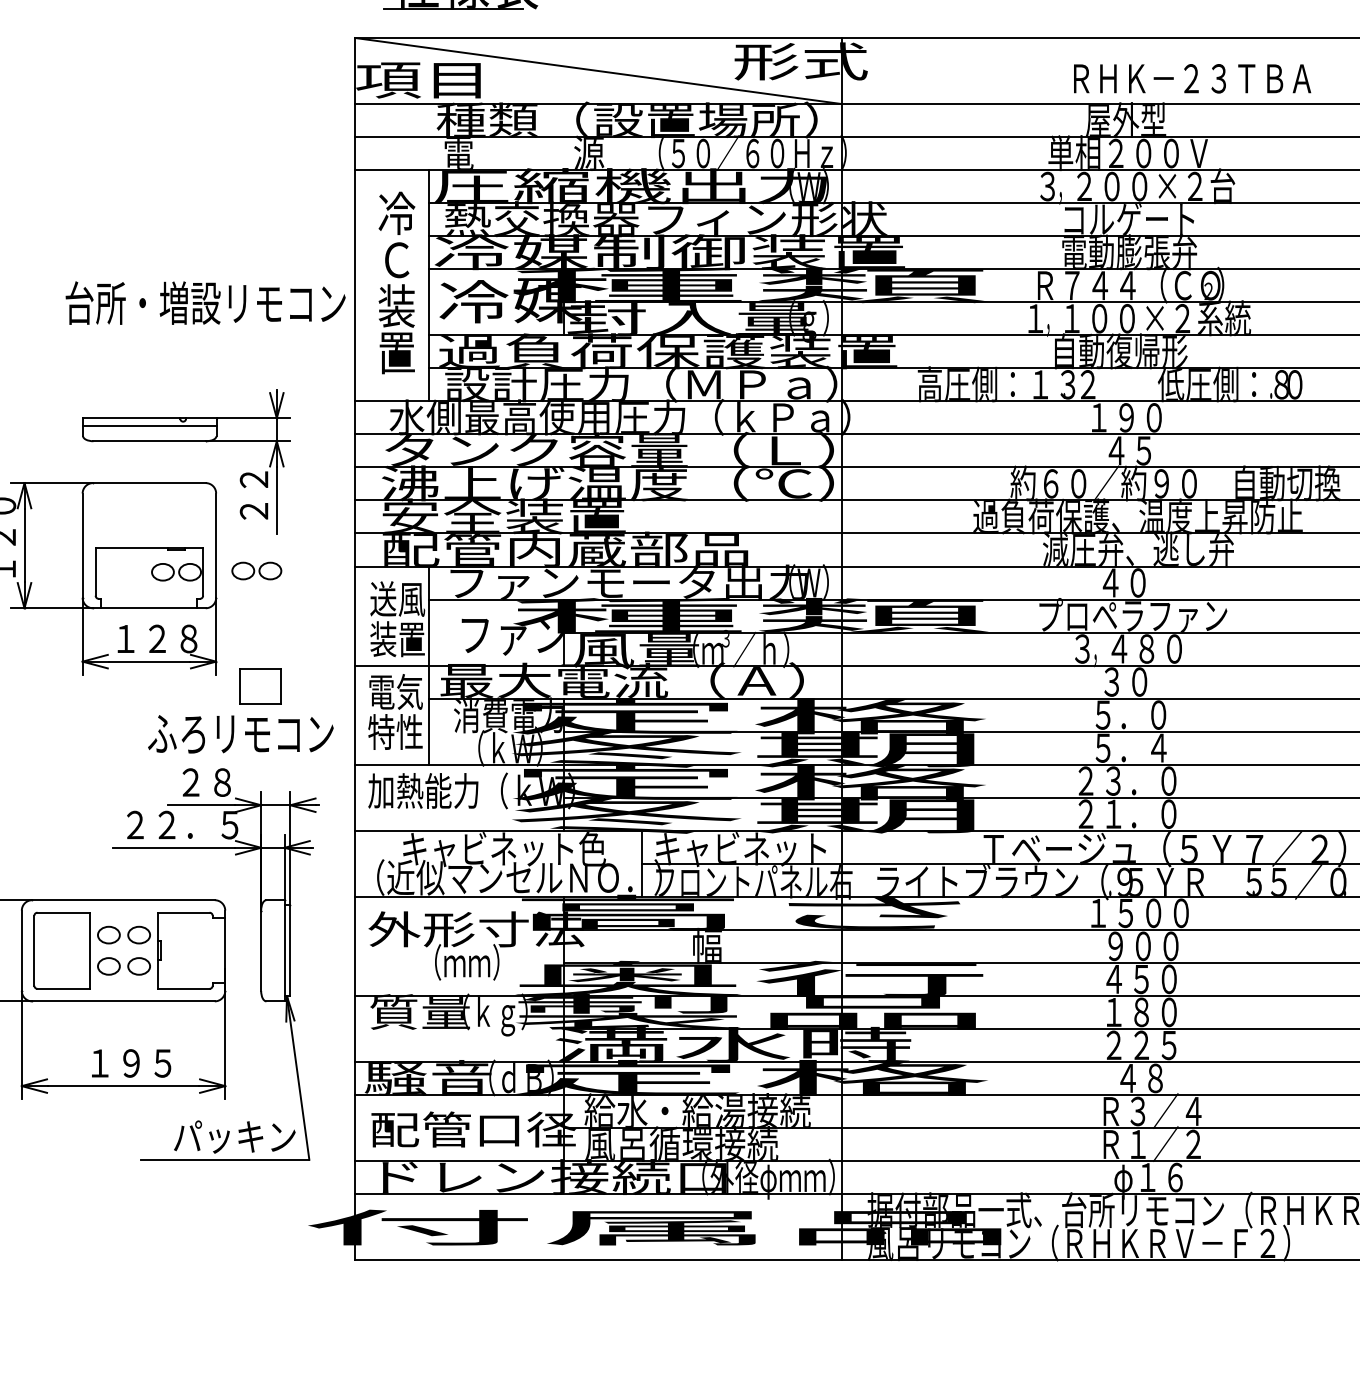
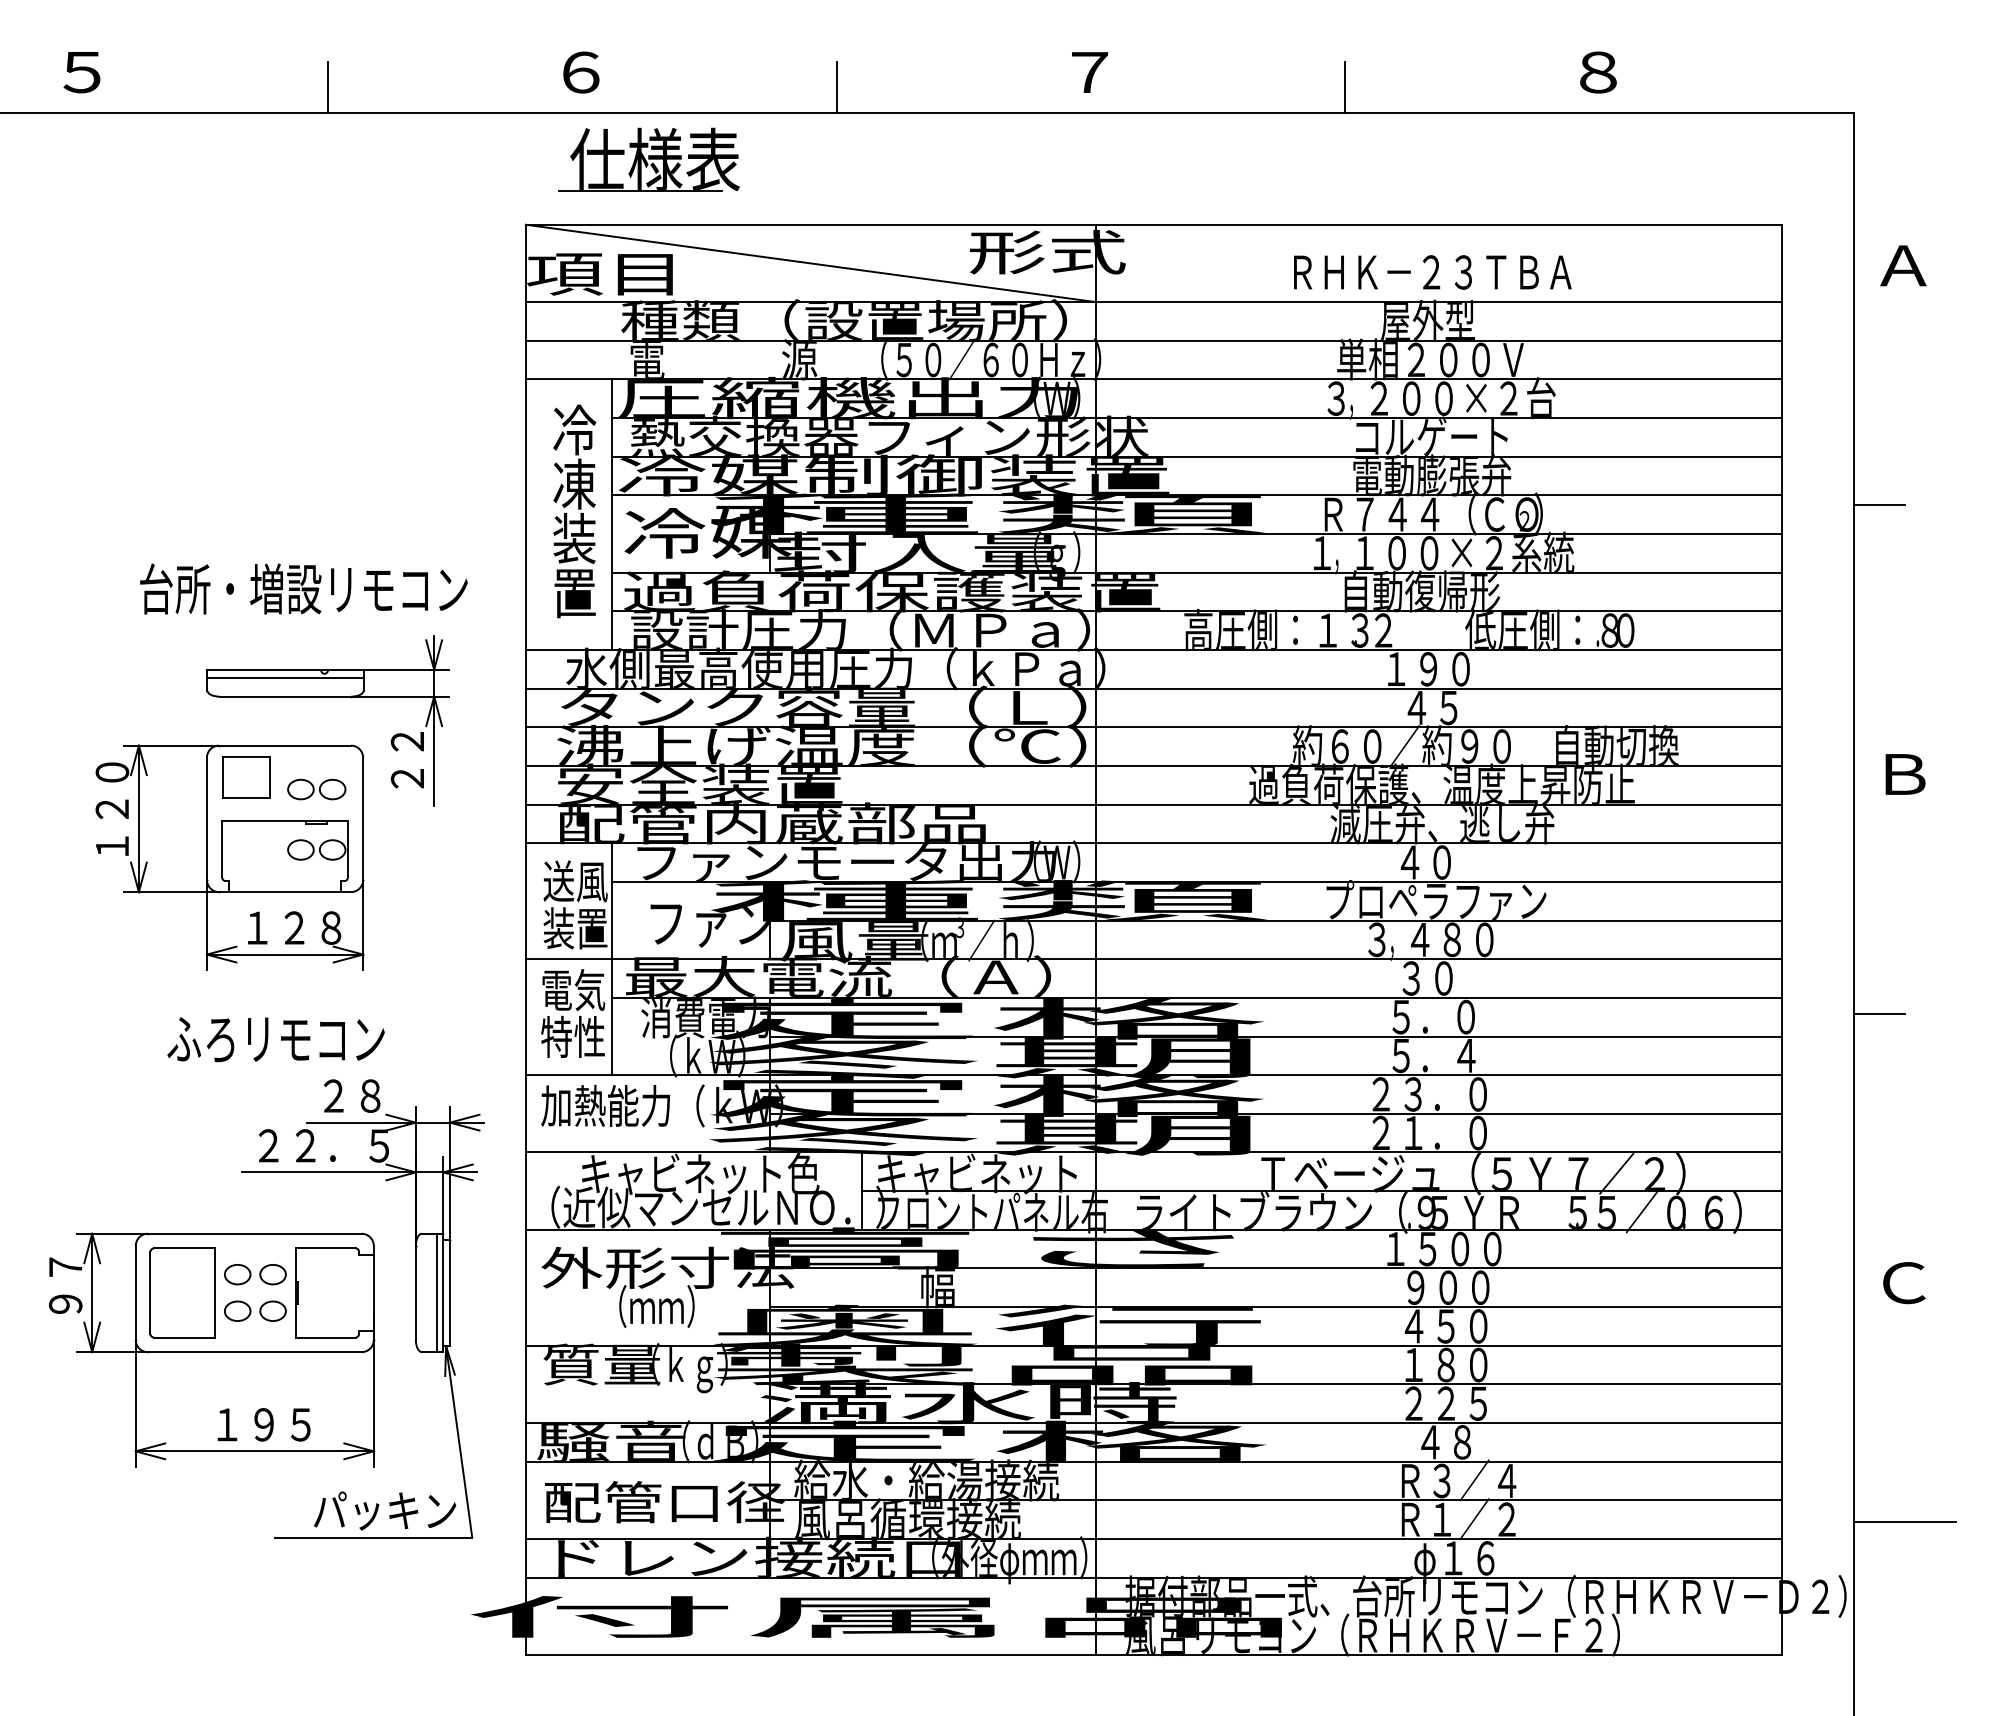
text: (1192, 78) -> (1432, 272), moved
text: (396, 259) -> (574, 483), Ｃ -> 凍
text: (205, 302) -> (303, 588), moved
part: (256, 570) -> (316, 789), moved
part: (260, 686) -> (246, 777), moved
text: (240, 734) -> (275, 1039), moved
line: (278, 950) -> (436, 1292), added

